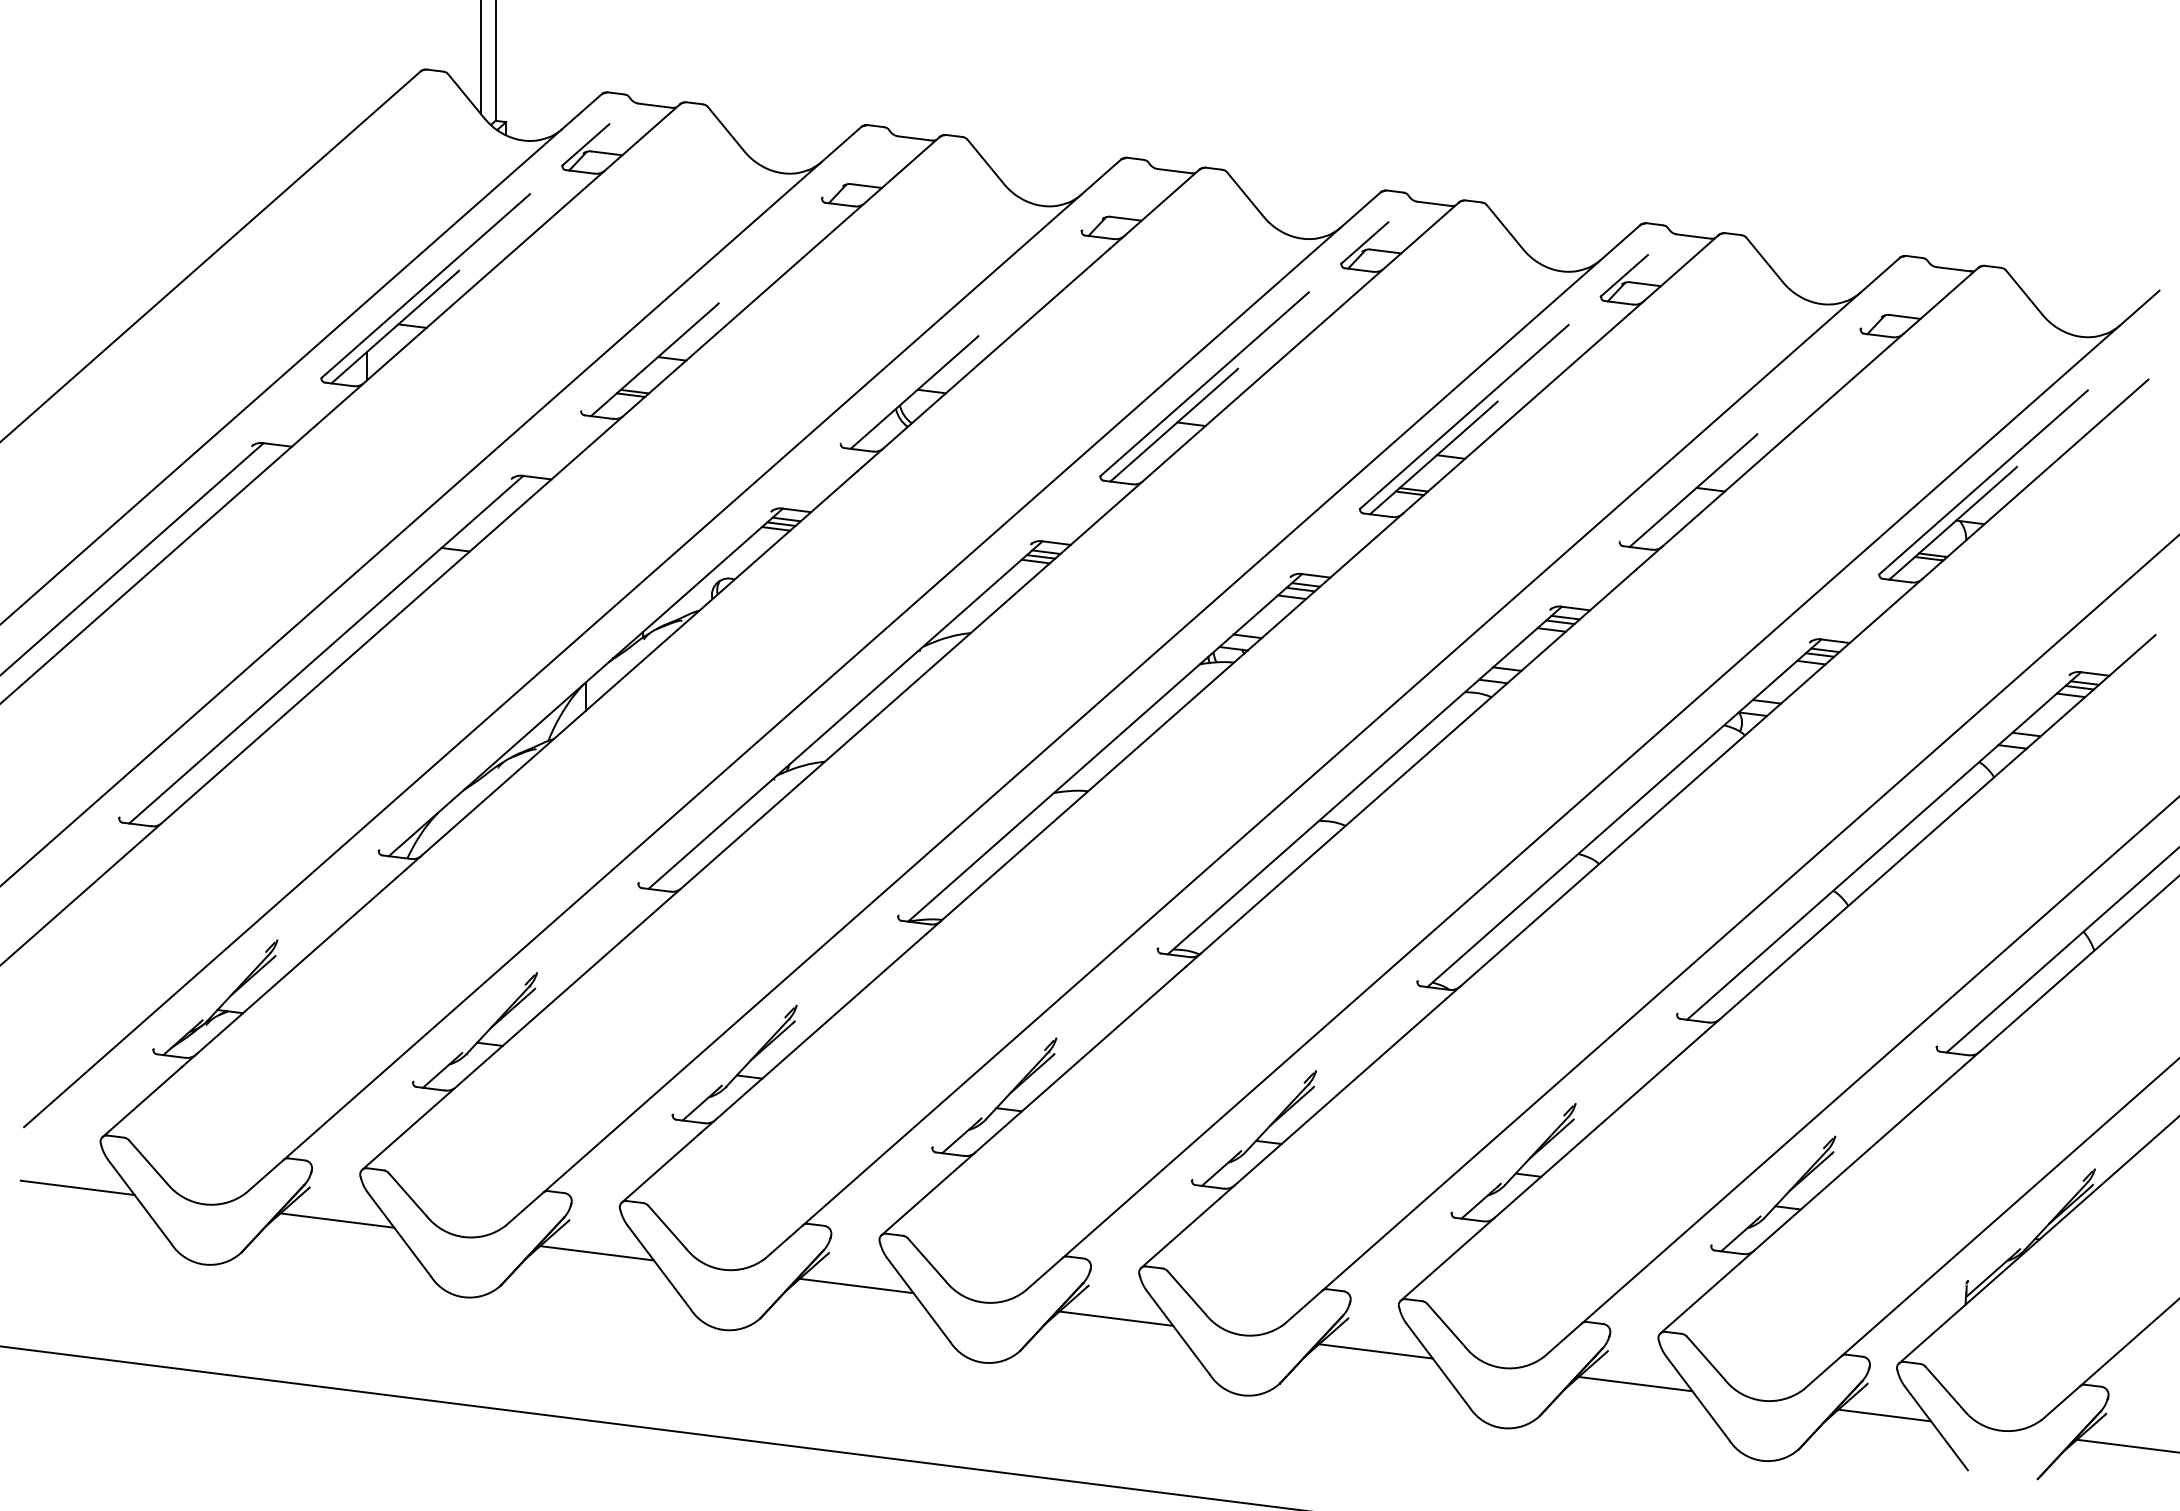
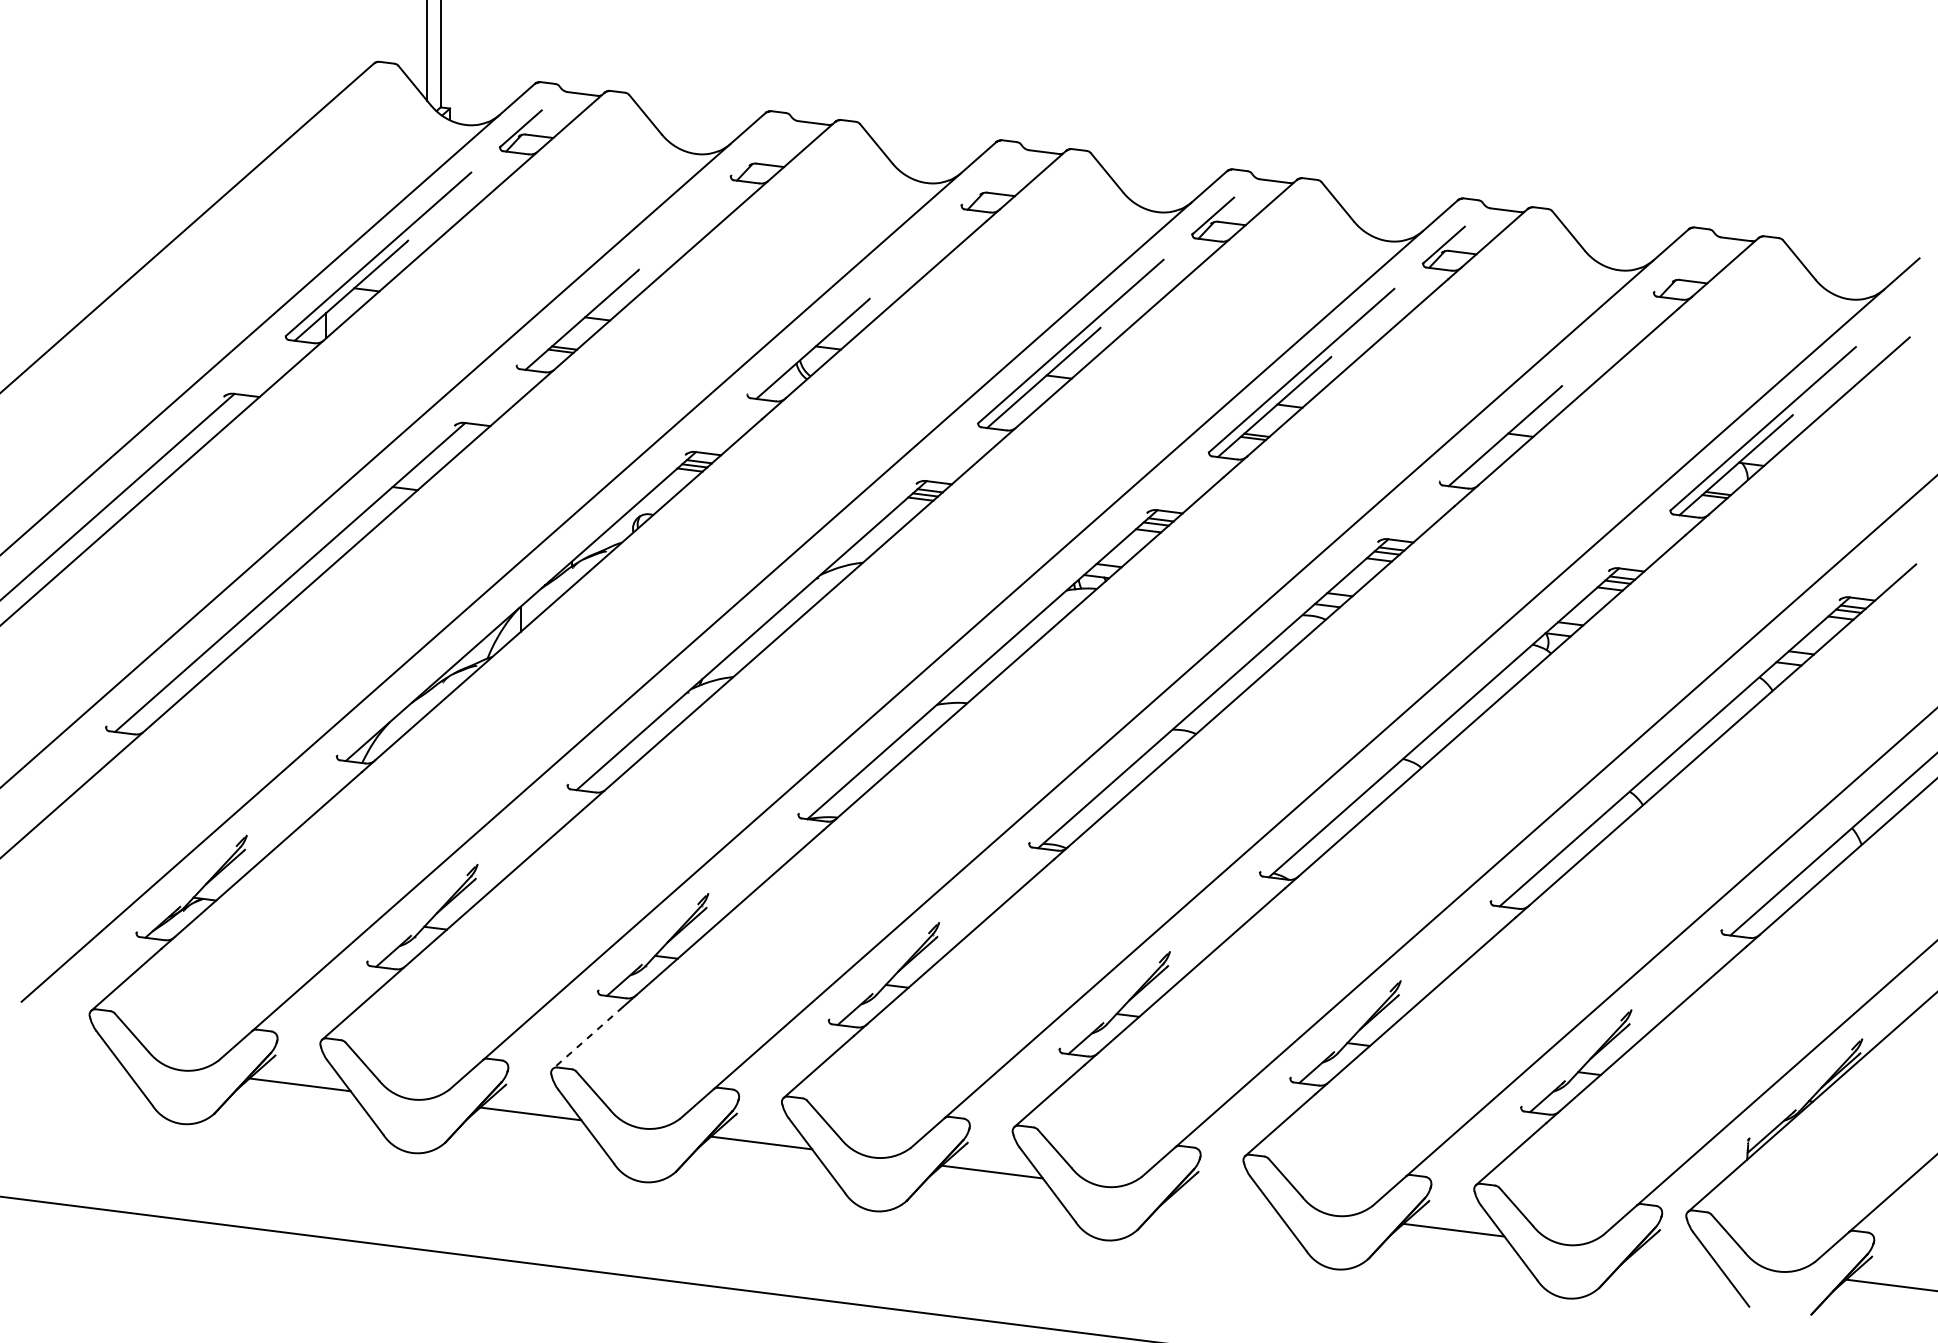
line: (661, 1167) -> (588, 1037), solid -> dashed
line: (76, 1187) -> (68, 1055), removed
line: (1375, 1350) -> (1222, 1200), removed
line: (1884, 1414) -> (1675, 1257), removed

